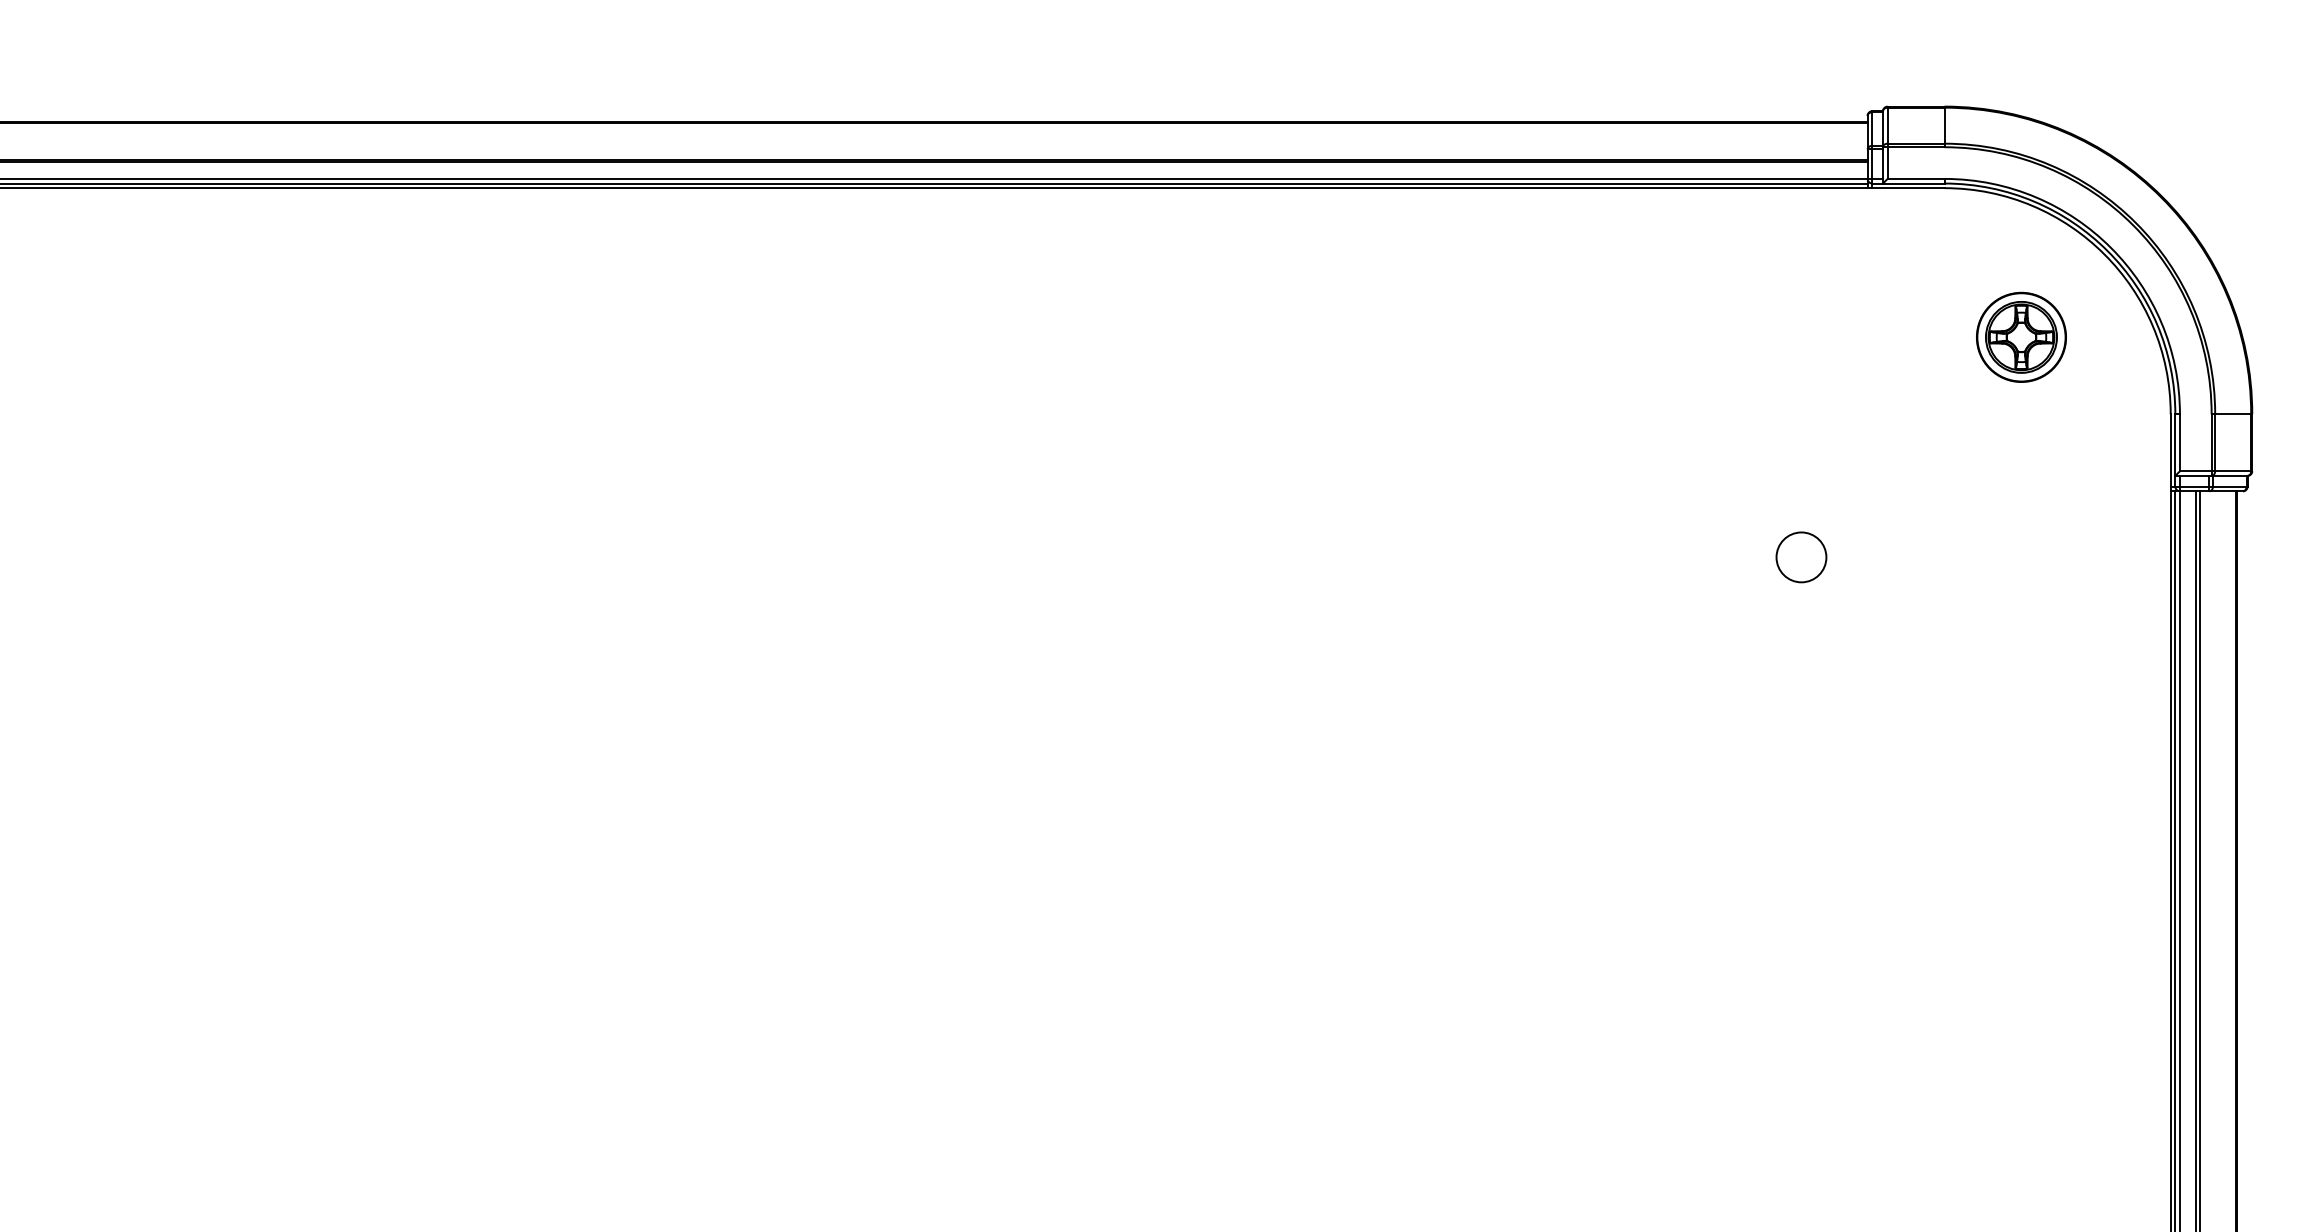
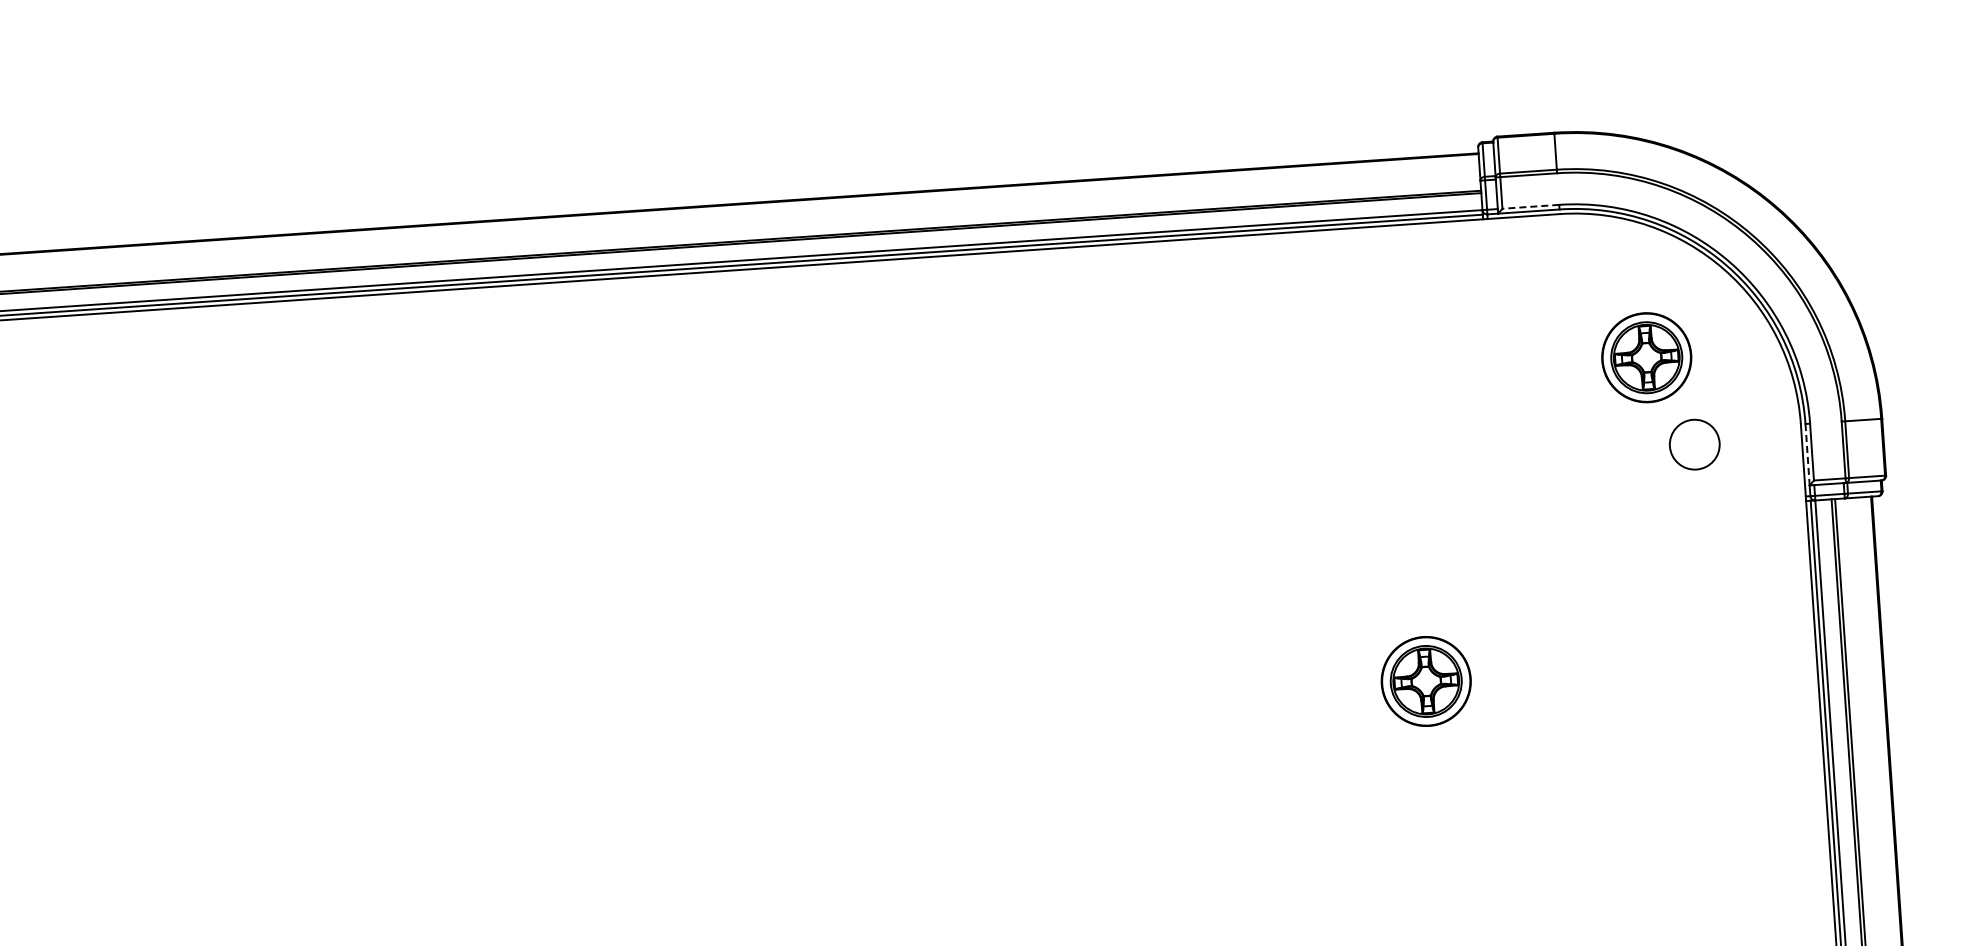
line: (1915, 178) -> (1530, 206), solid -> dashed
line: (2175, 445) -> (1807, 455), solid -> dashed
circle: (1801, 557) -> (1694, 444), moved
part: (1779, 644) -> (1426, 680), added

